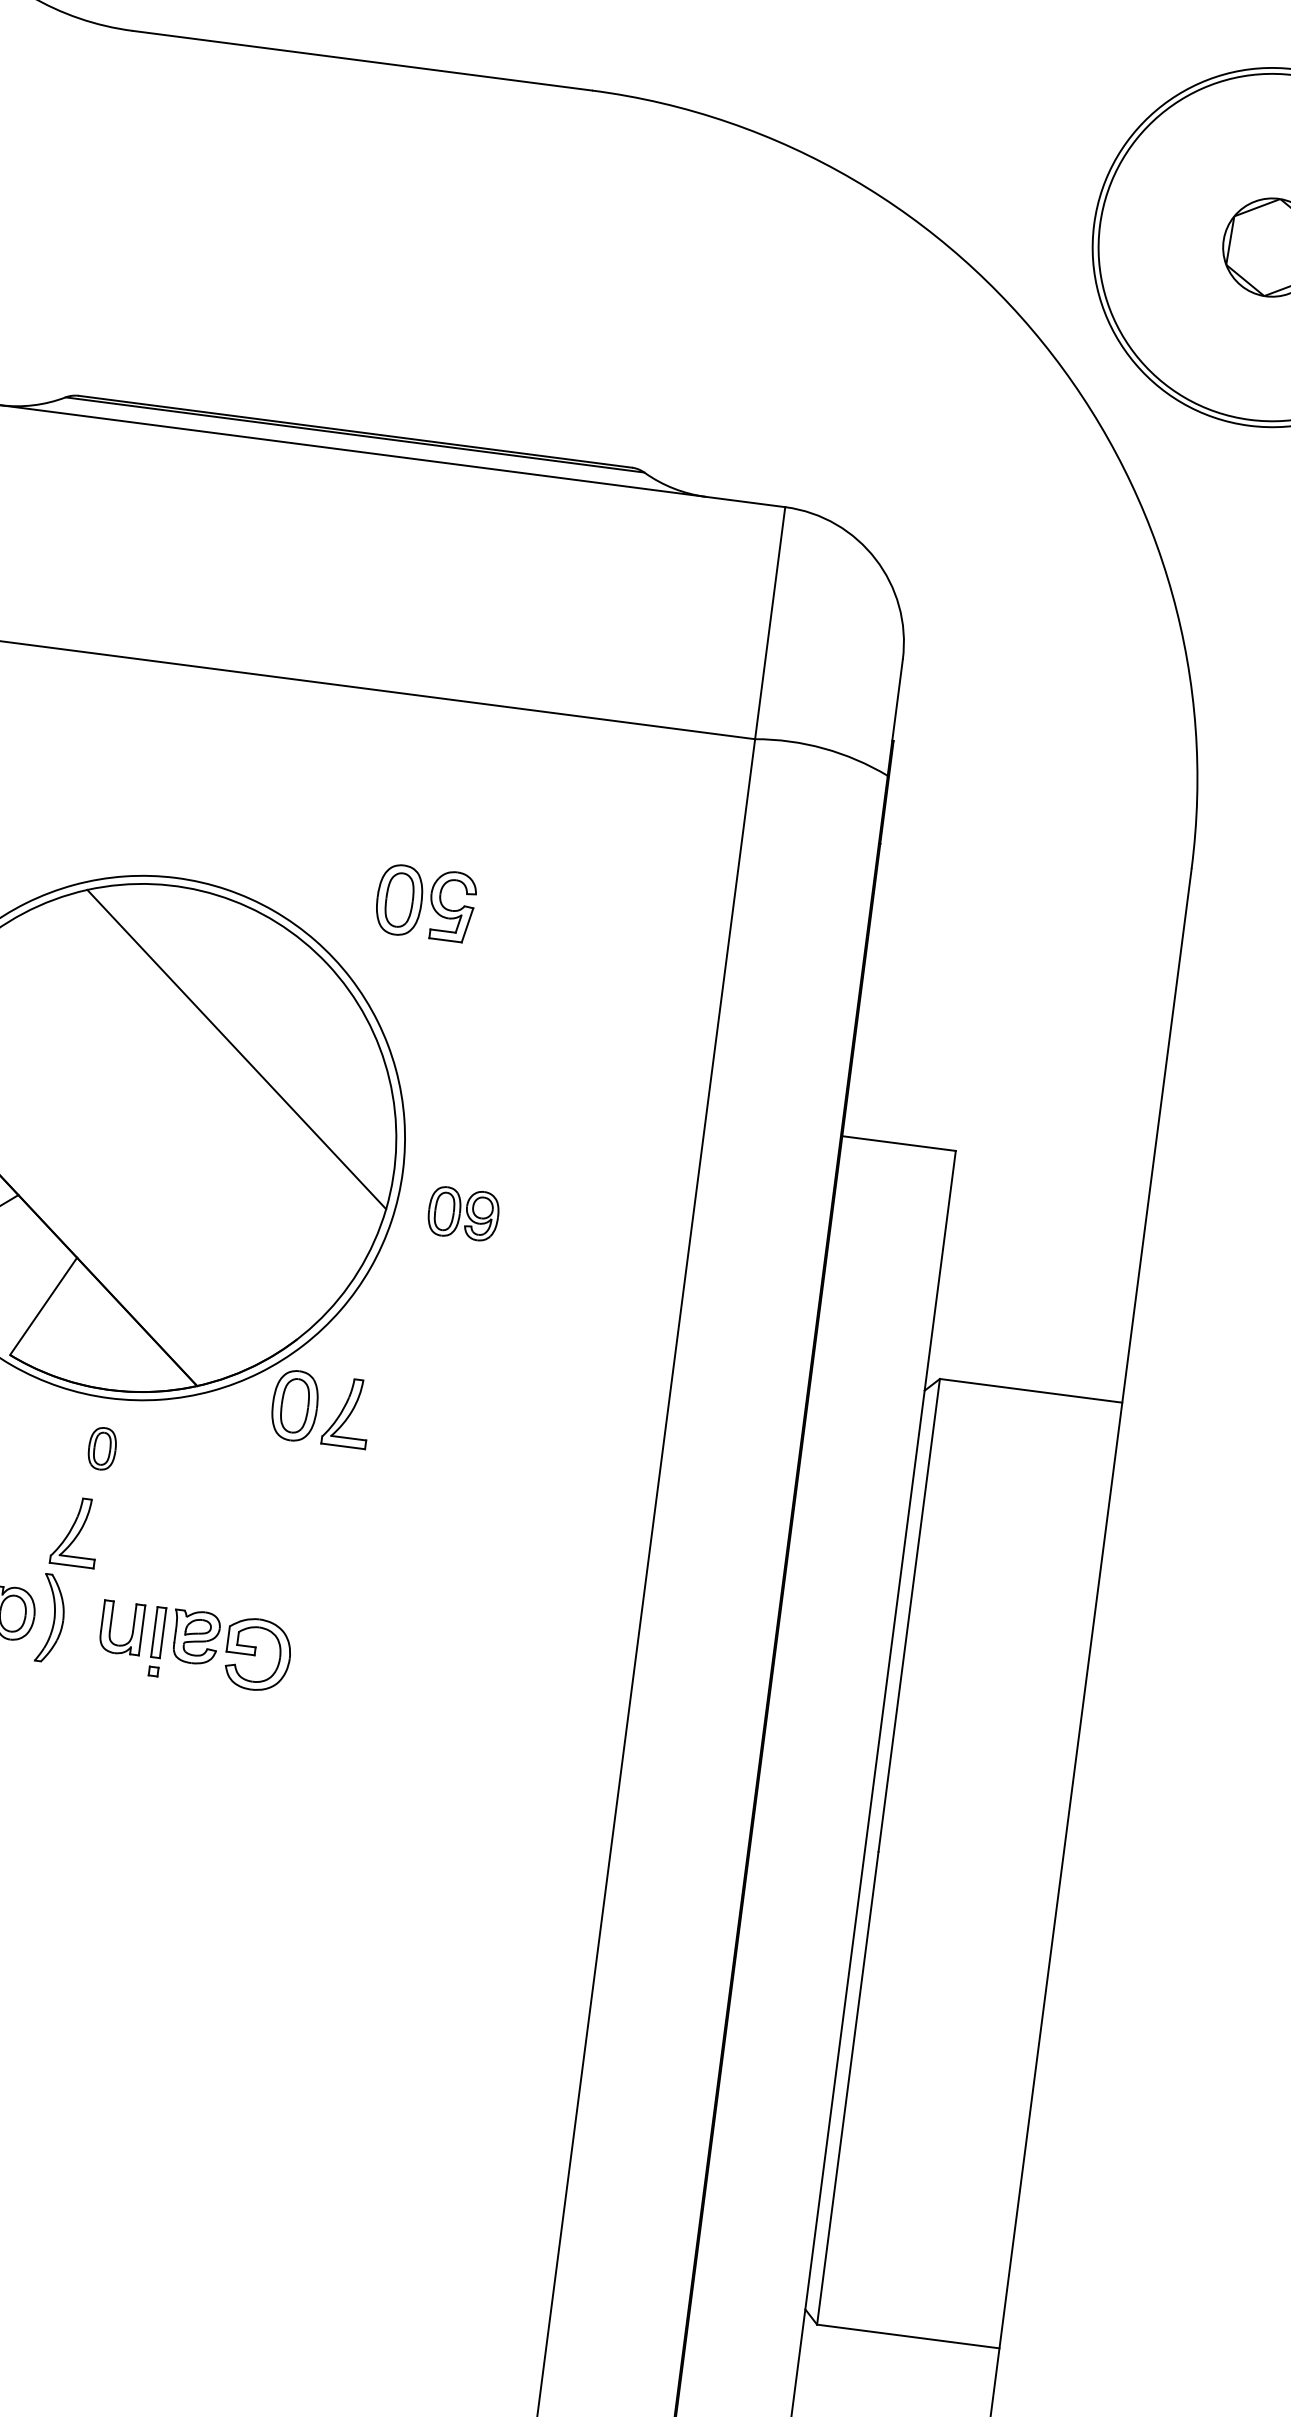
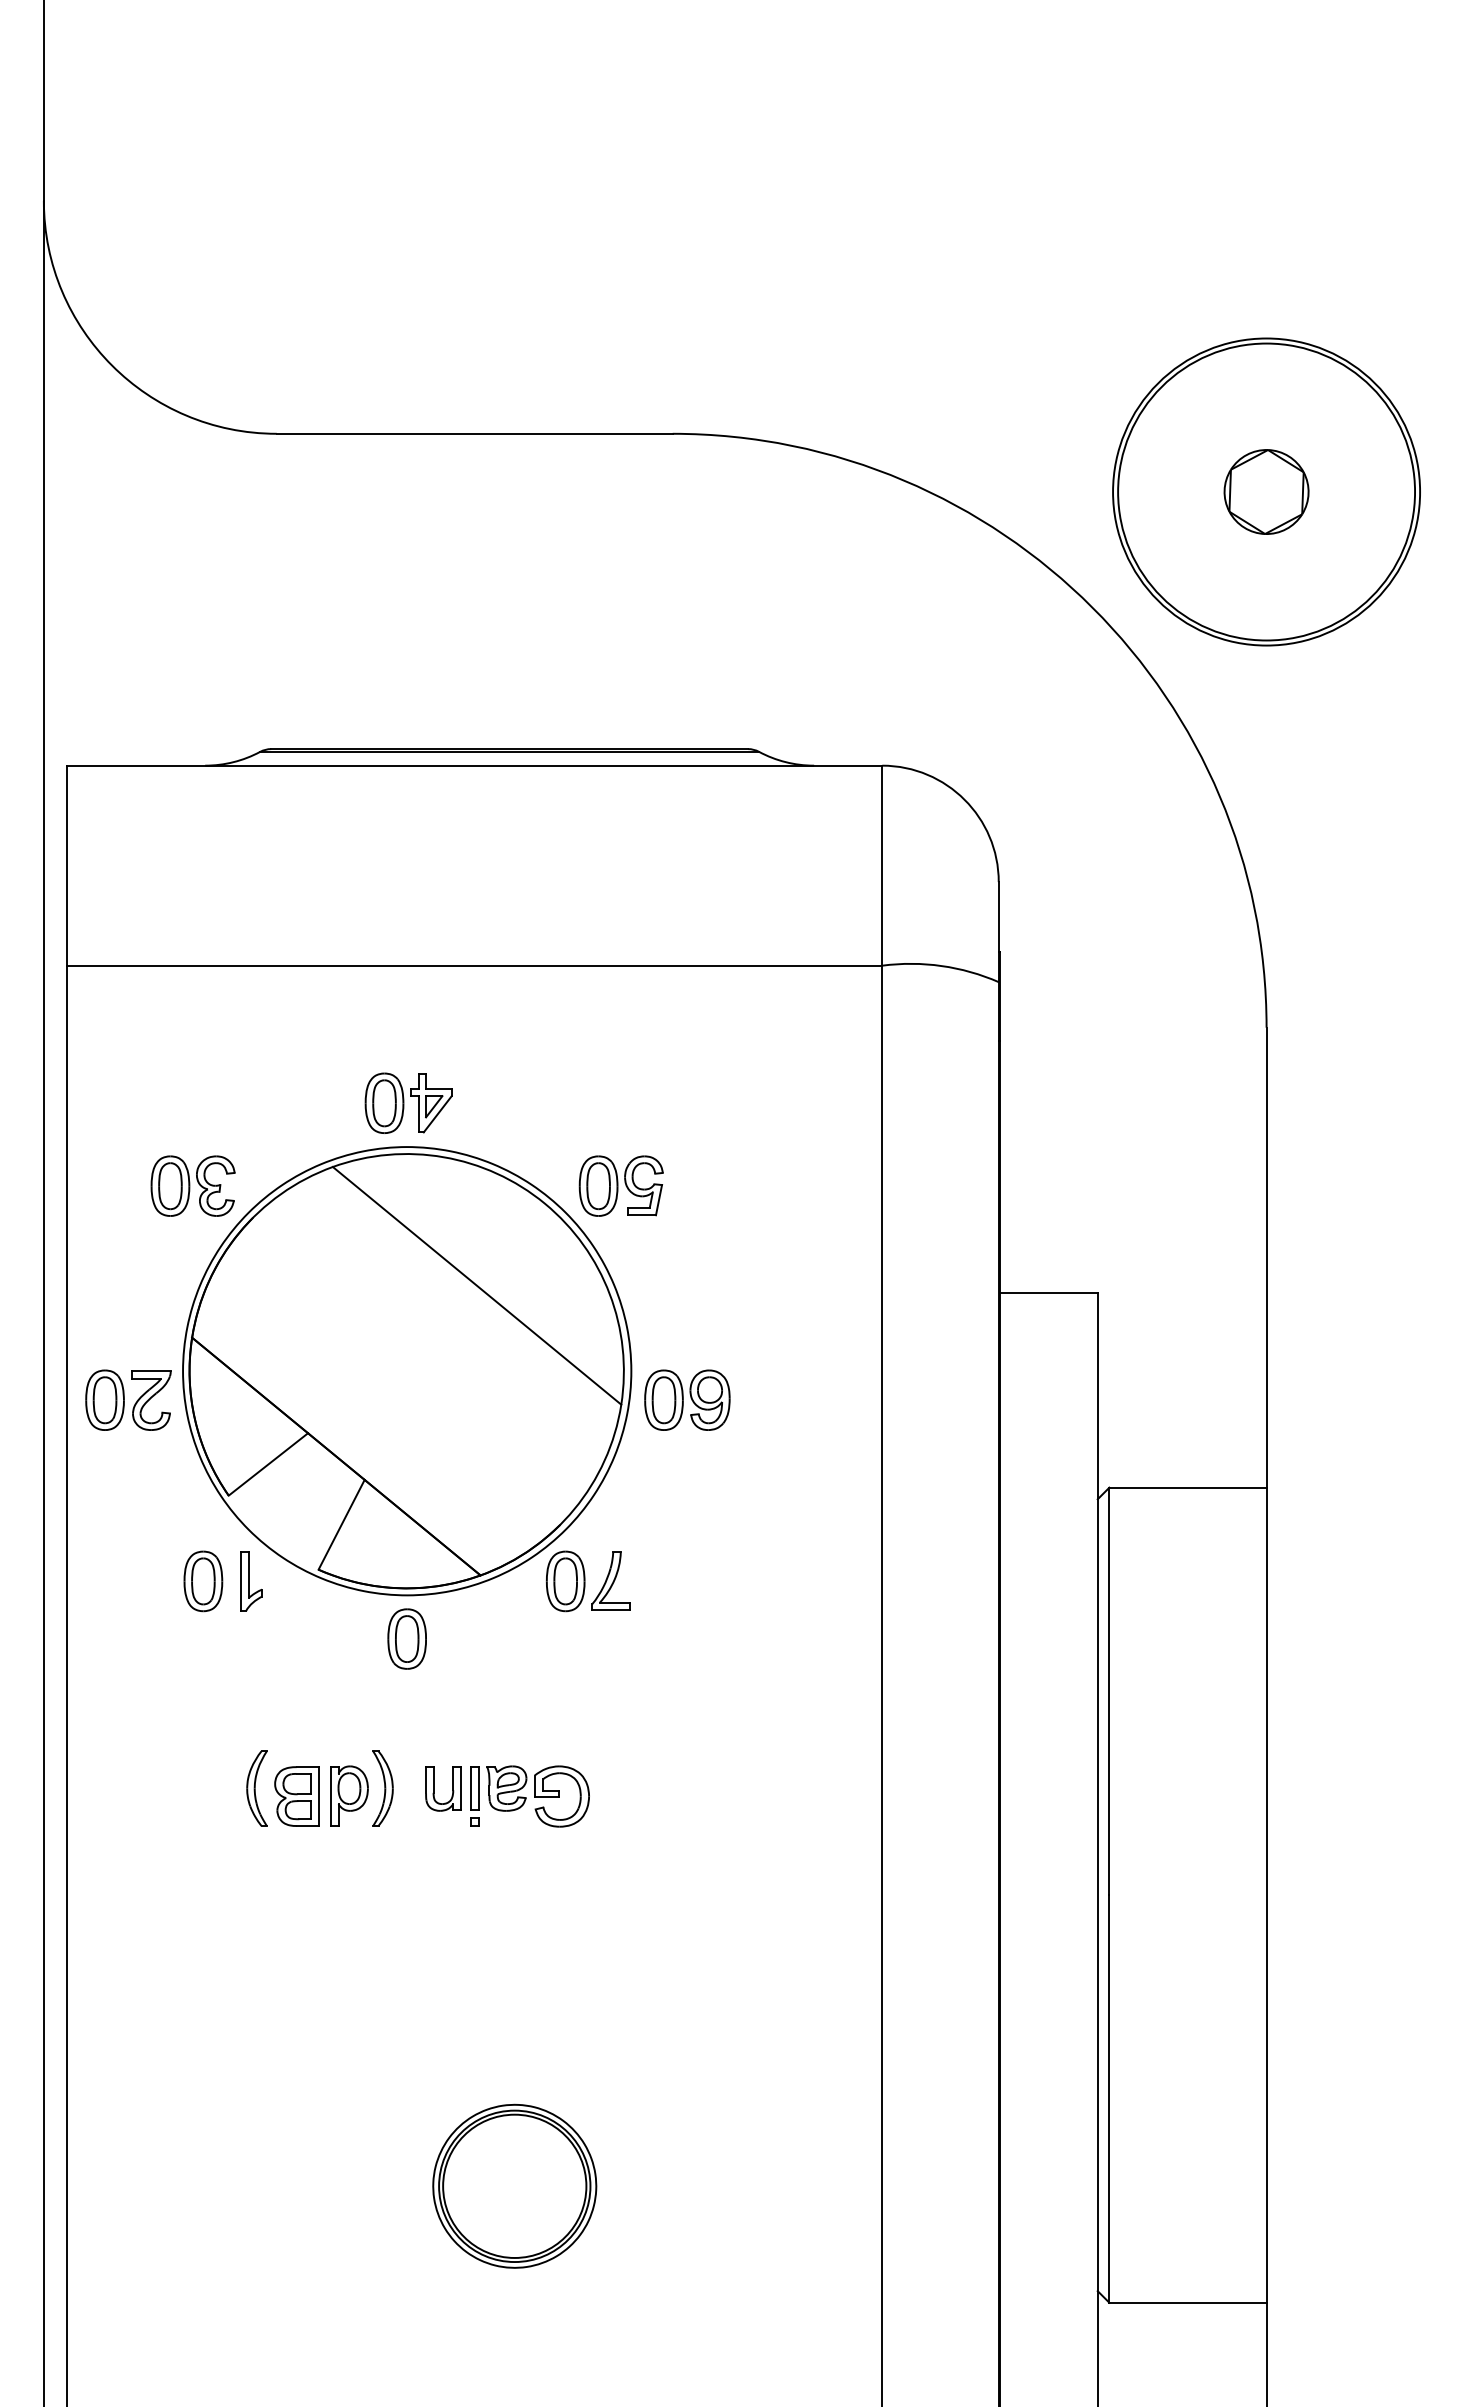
part: (184, 826) -> (408, 1102), added
part: (425, 902) -> (620, 1185), moved
part: (463, 1213) -> (687, 1399), size x1.43
part: (101, 1448) -> (406, 1638), size x1.67
part: (75, 1530) -> (393, 1711), removed
part: (144, 2098) -> (514, 2185), added

